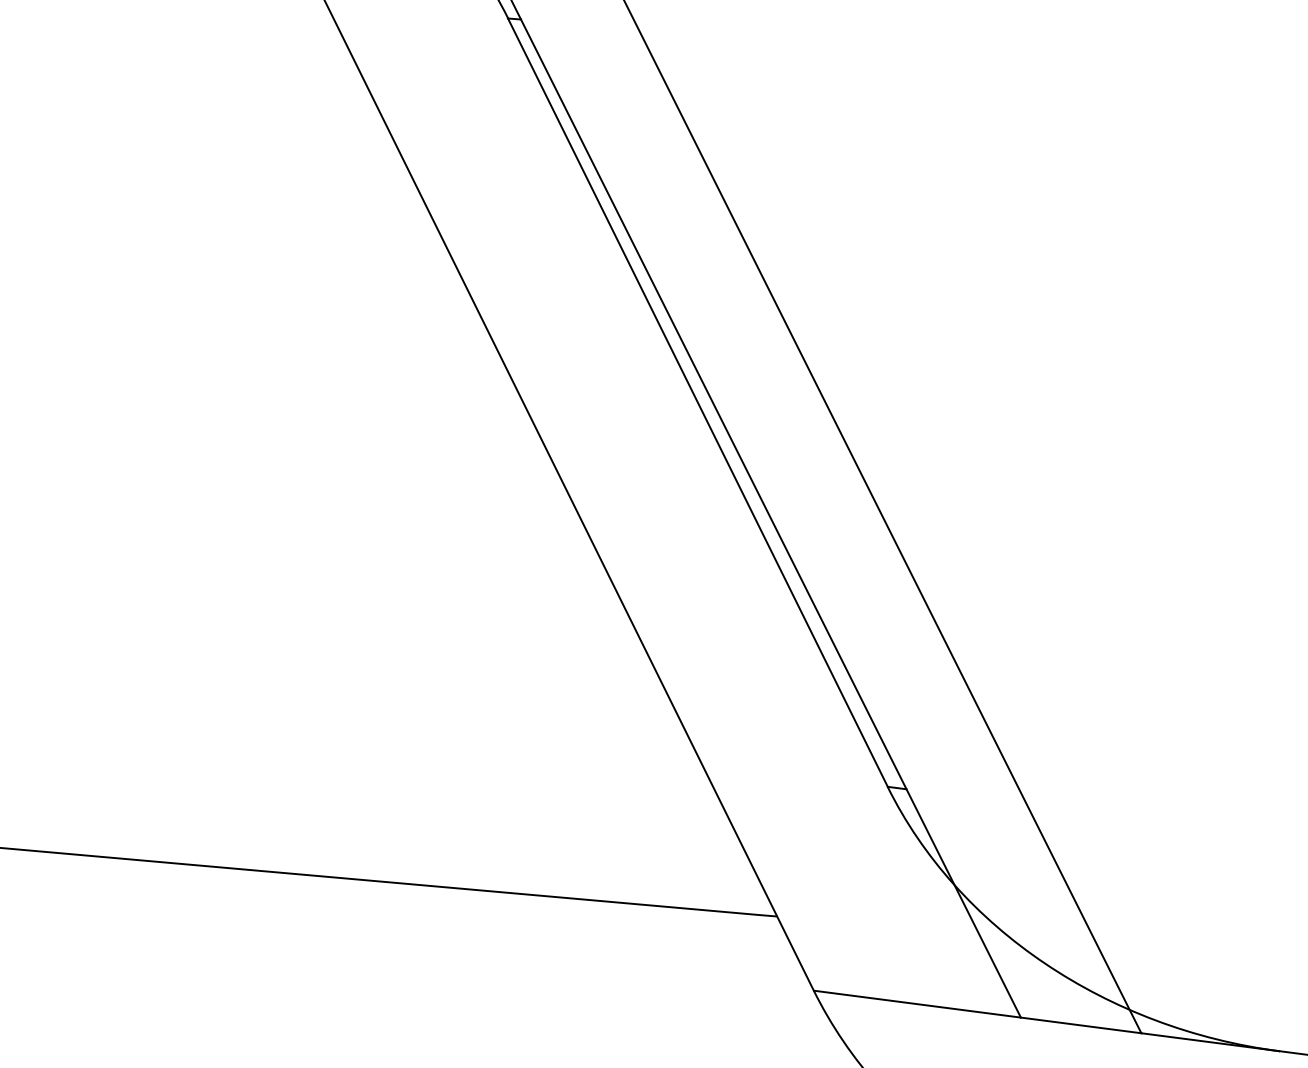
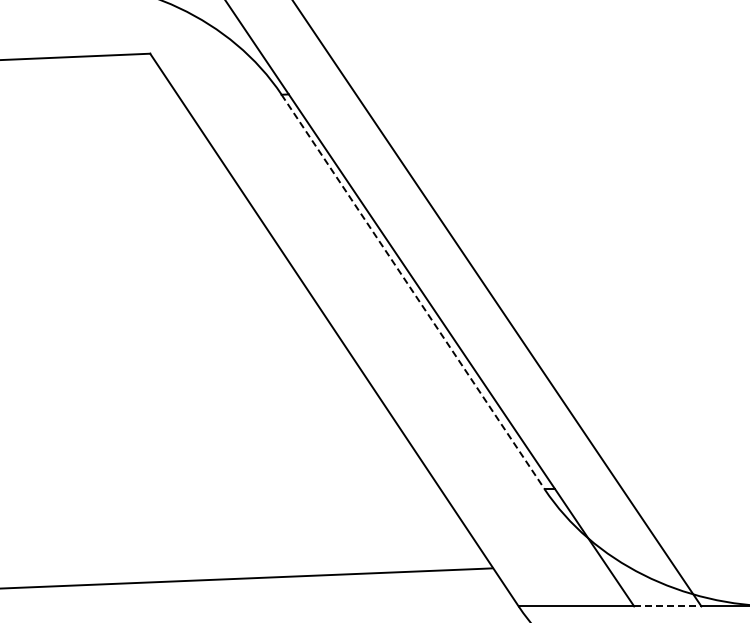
line: (698, 403) -> (413, 292), solid -> dashed
line: (1080, 1025) -> (667, 606), solid -> dashed

